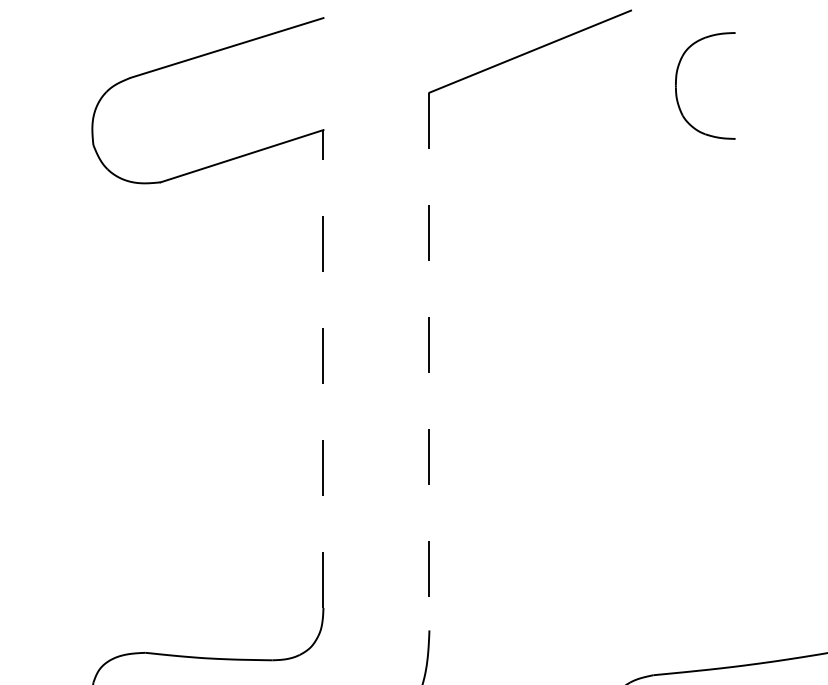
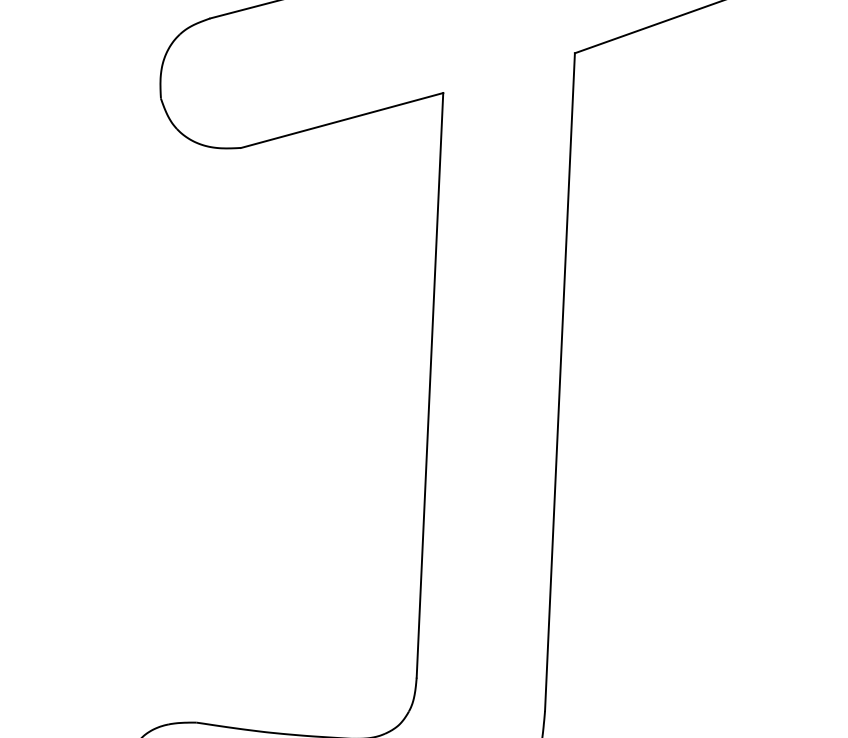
line: (429, 361) -> (560, 382), dashed -> solid
line: (323, 369) -> (429, 385), dashed -> solid

